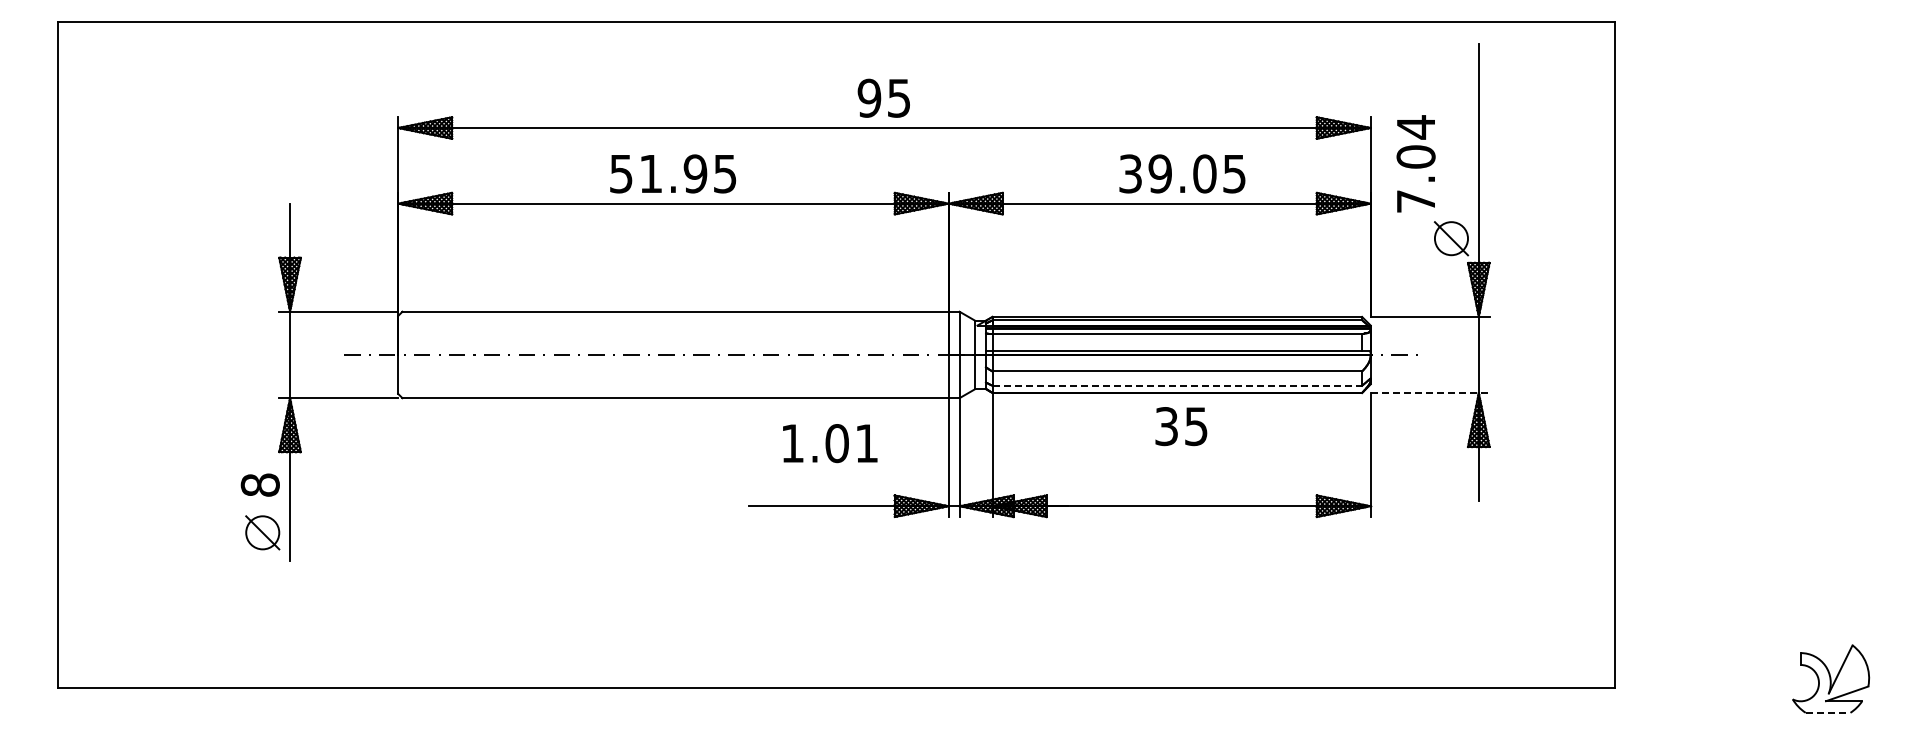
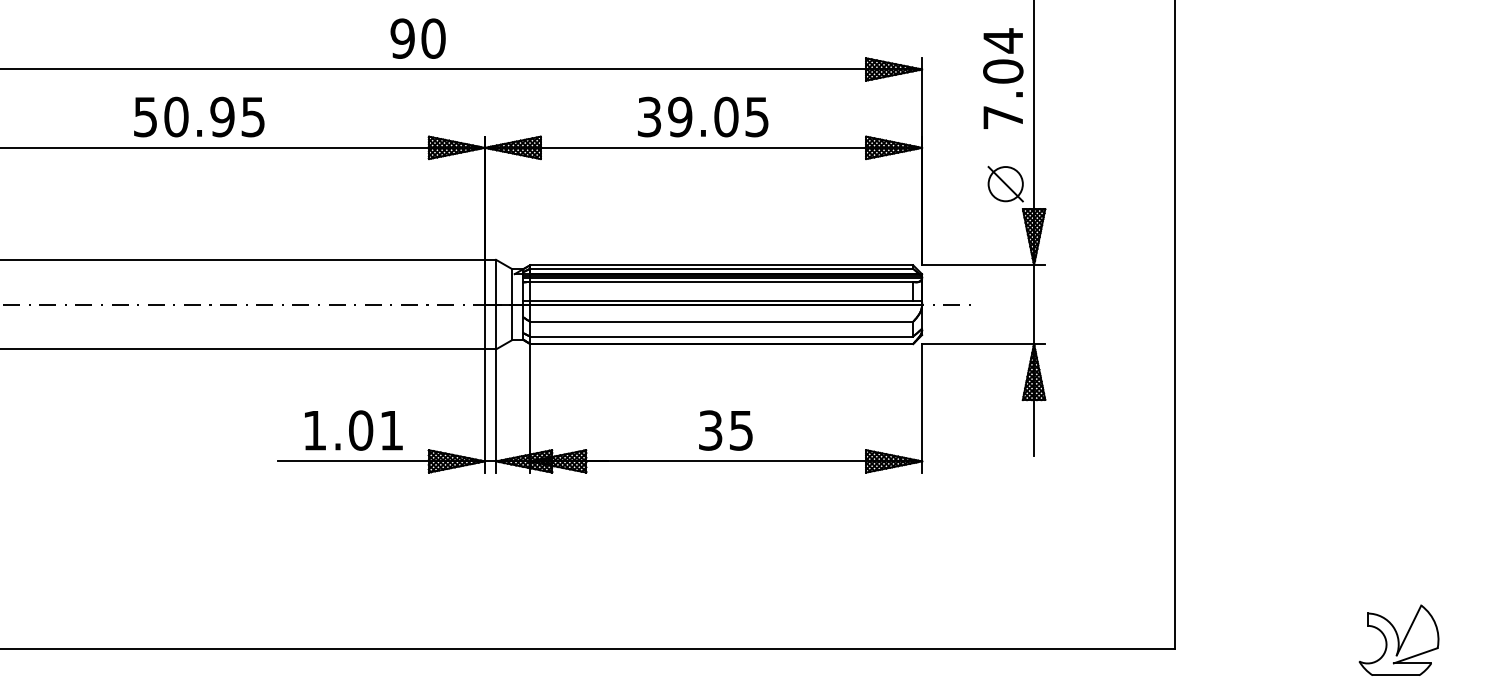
text: (898, 97) -> (432, 37), 95 -> 90
text: (1415, 163) -> (1002, 78), moved
text: (650, 173) -> (175, 116), 51.95 -> 50.95
text: (1182, 173) -> (703, 116), moved
line: (1177, 385) -> (721, 336), dashed -> solid
line: (1430, 393) -> (984, 344), dashed -> solid
text: (1181, 426) -> (726, 430), moved
text: (830, 443) -> (354, 430), moved
line: (1828, 712) -> (1396, 675), dashed -> solid

